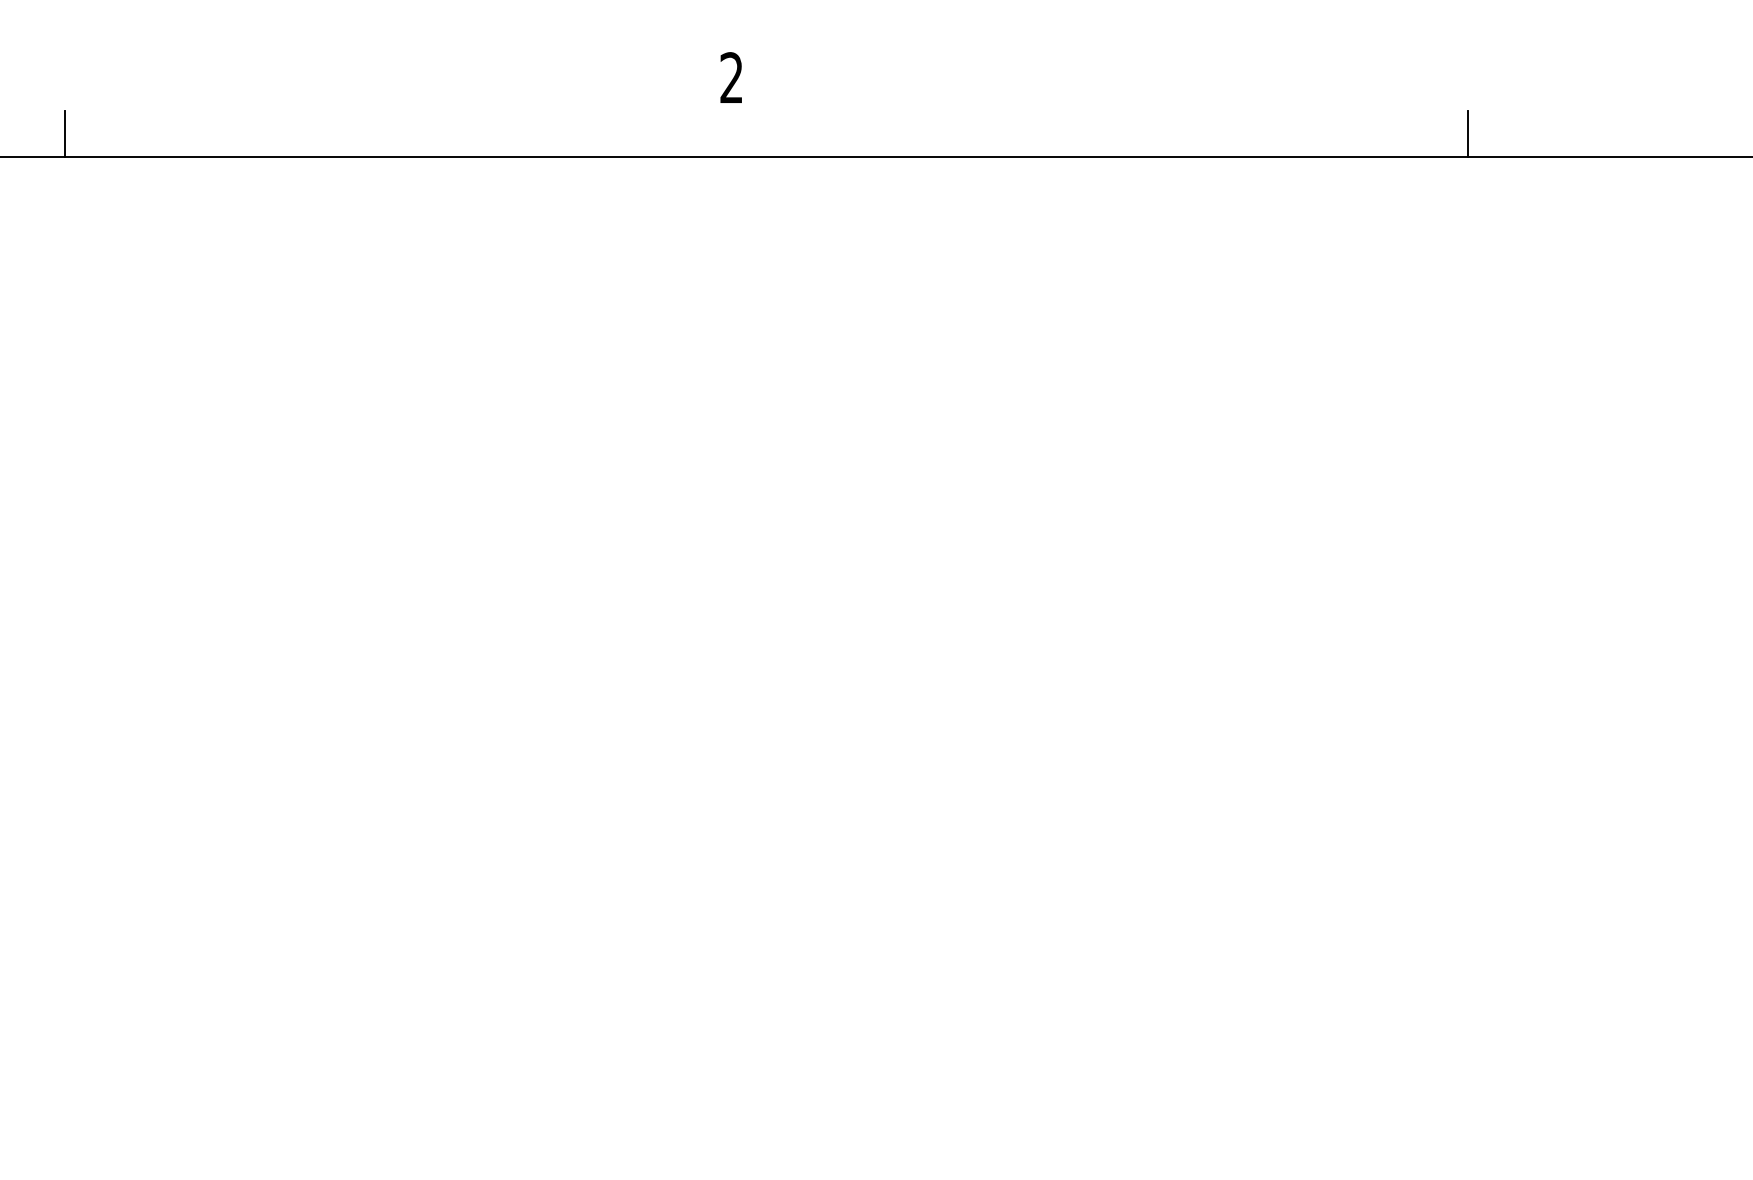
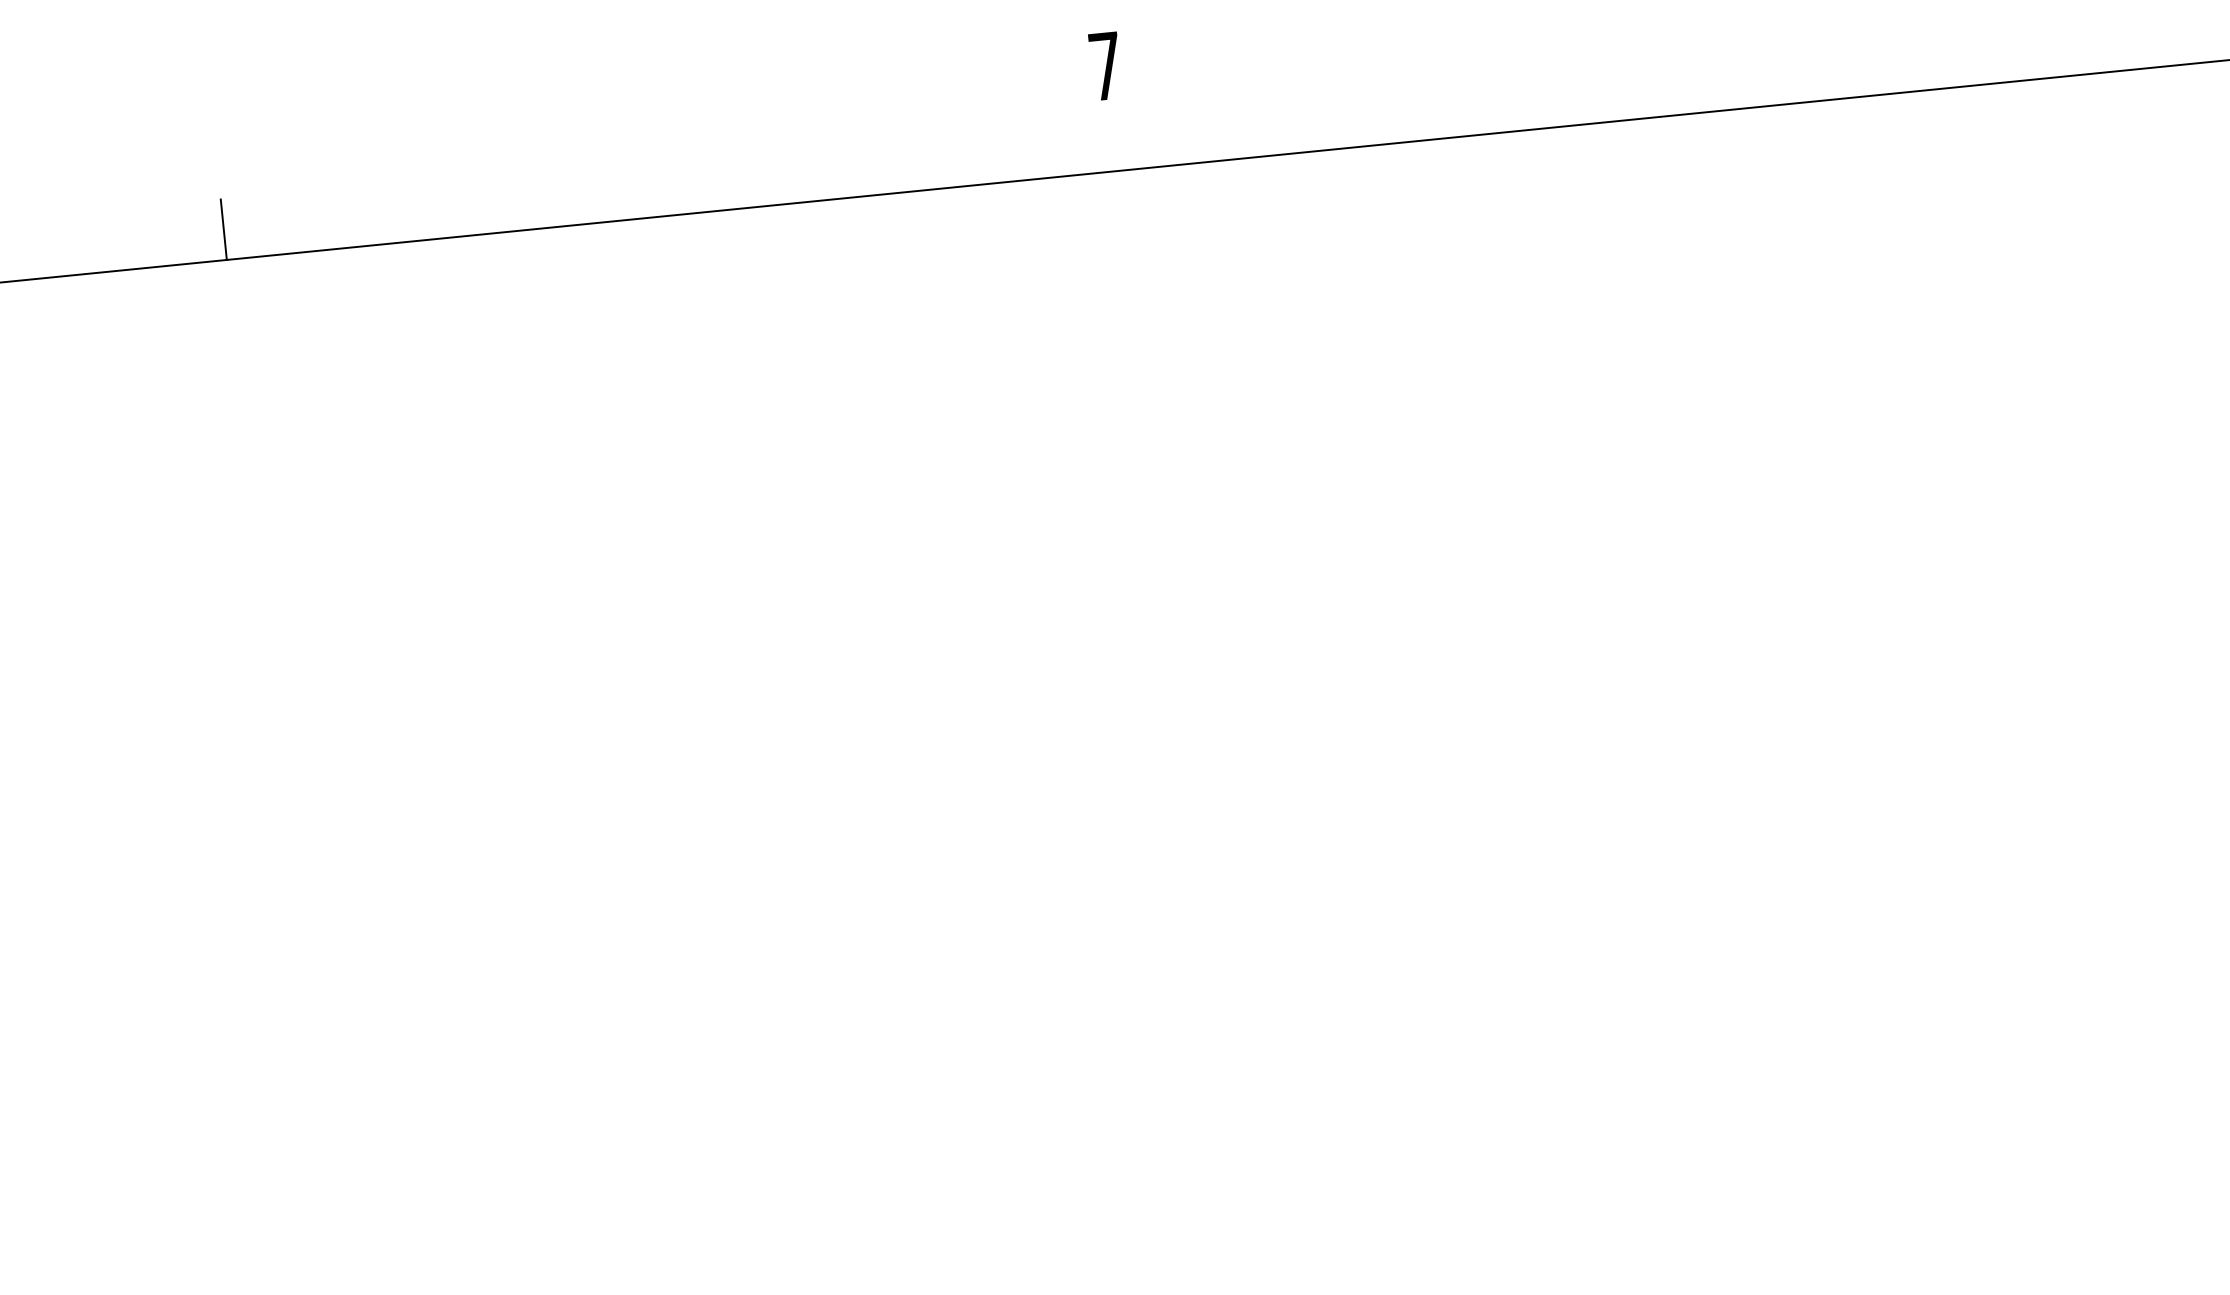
text: (731, 77) -> (1105, 65), 2 -> 7
line: (1468, 133) -> (2095, 42), removed

